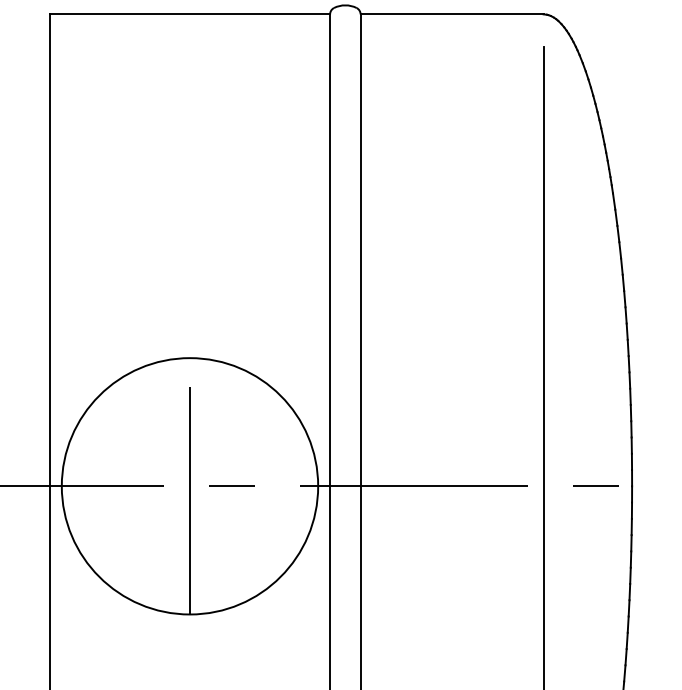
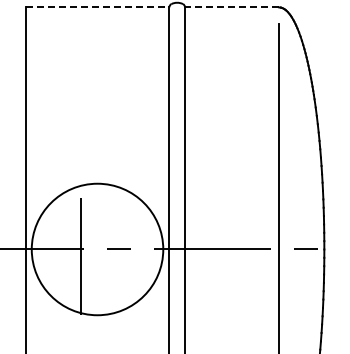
line: (189, 14) -> (97, 7), solid -> dashed
line: (453, 14) -> (232, 7), solid -> dashed
line: (189, 486) -> (80, 249), moved

